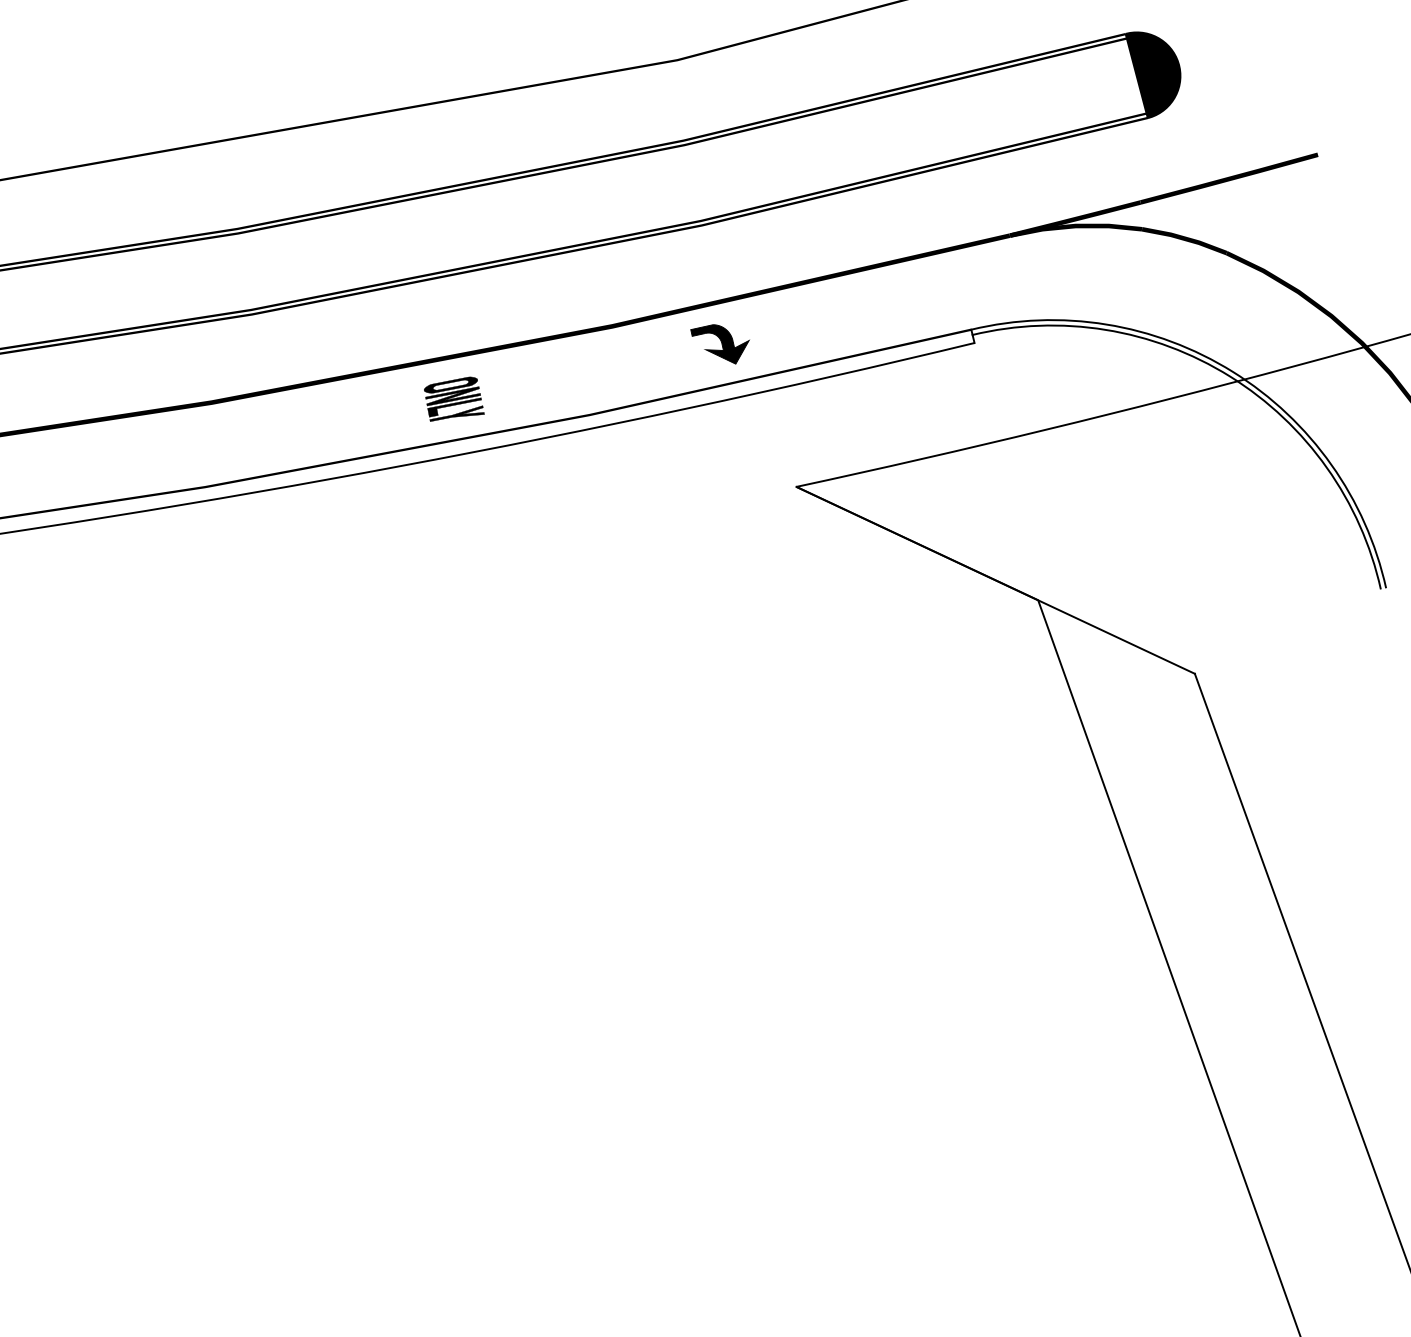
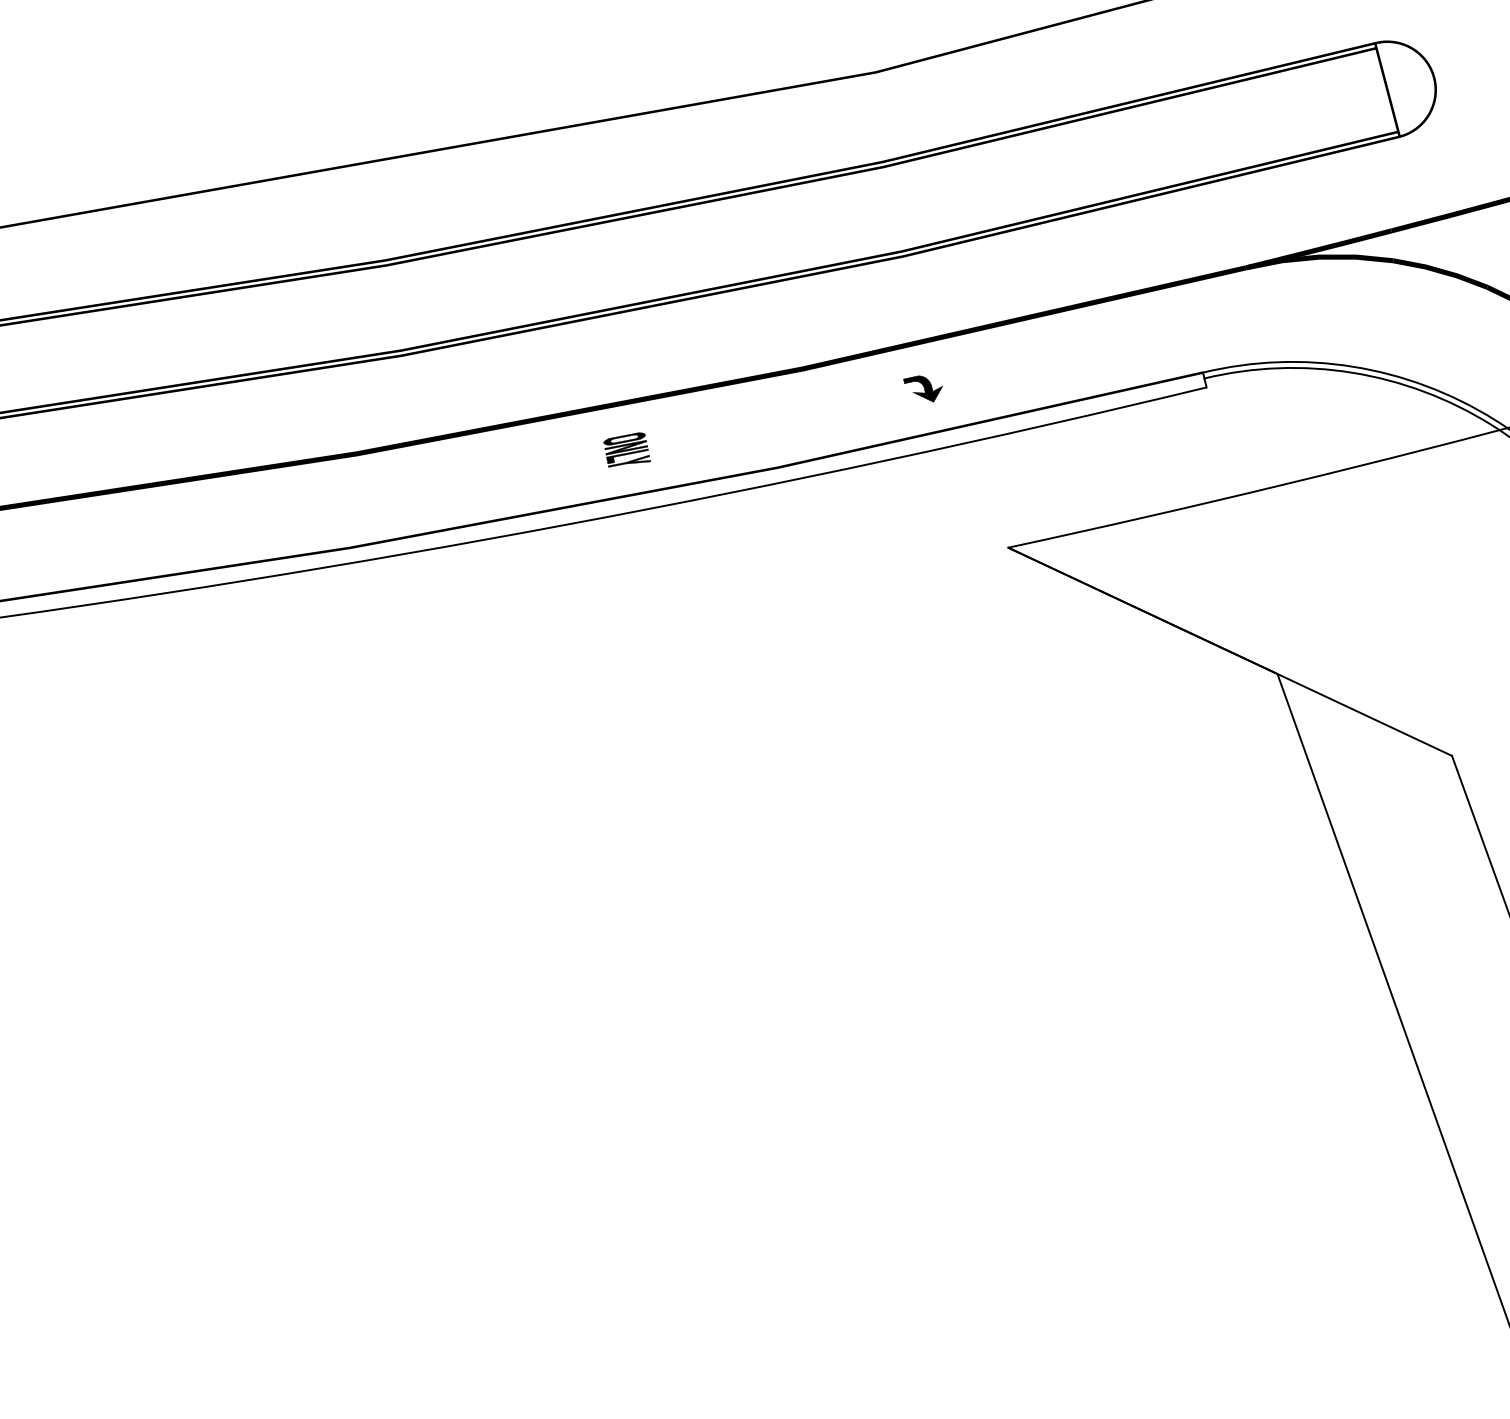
fill: (1152, 74) -> (1404, 88), removed
part: (719, 344) -> (922, 389), size x0.6
part: (454, 398) -> (627, 449), size x0.7

